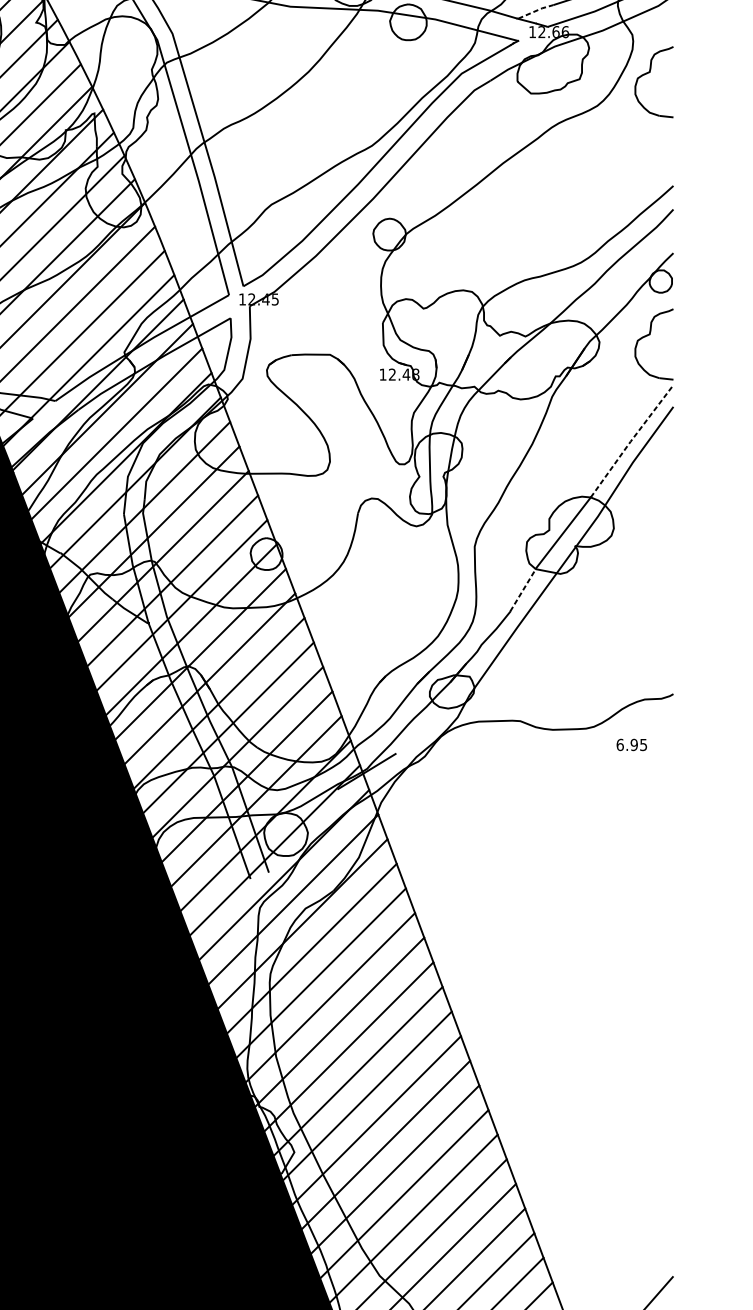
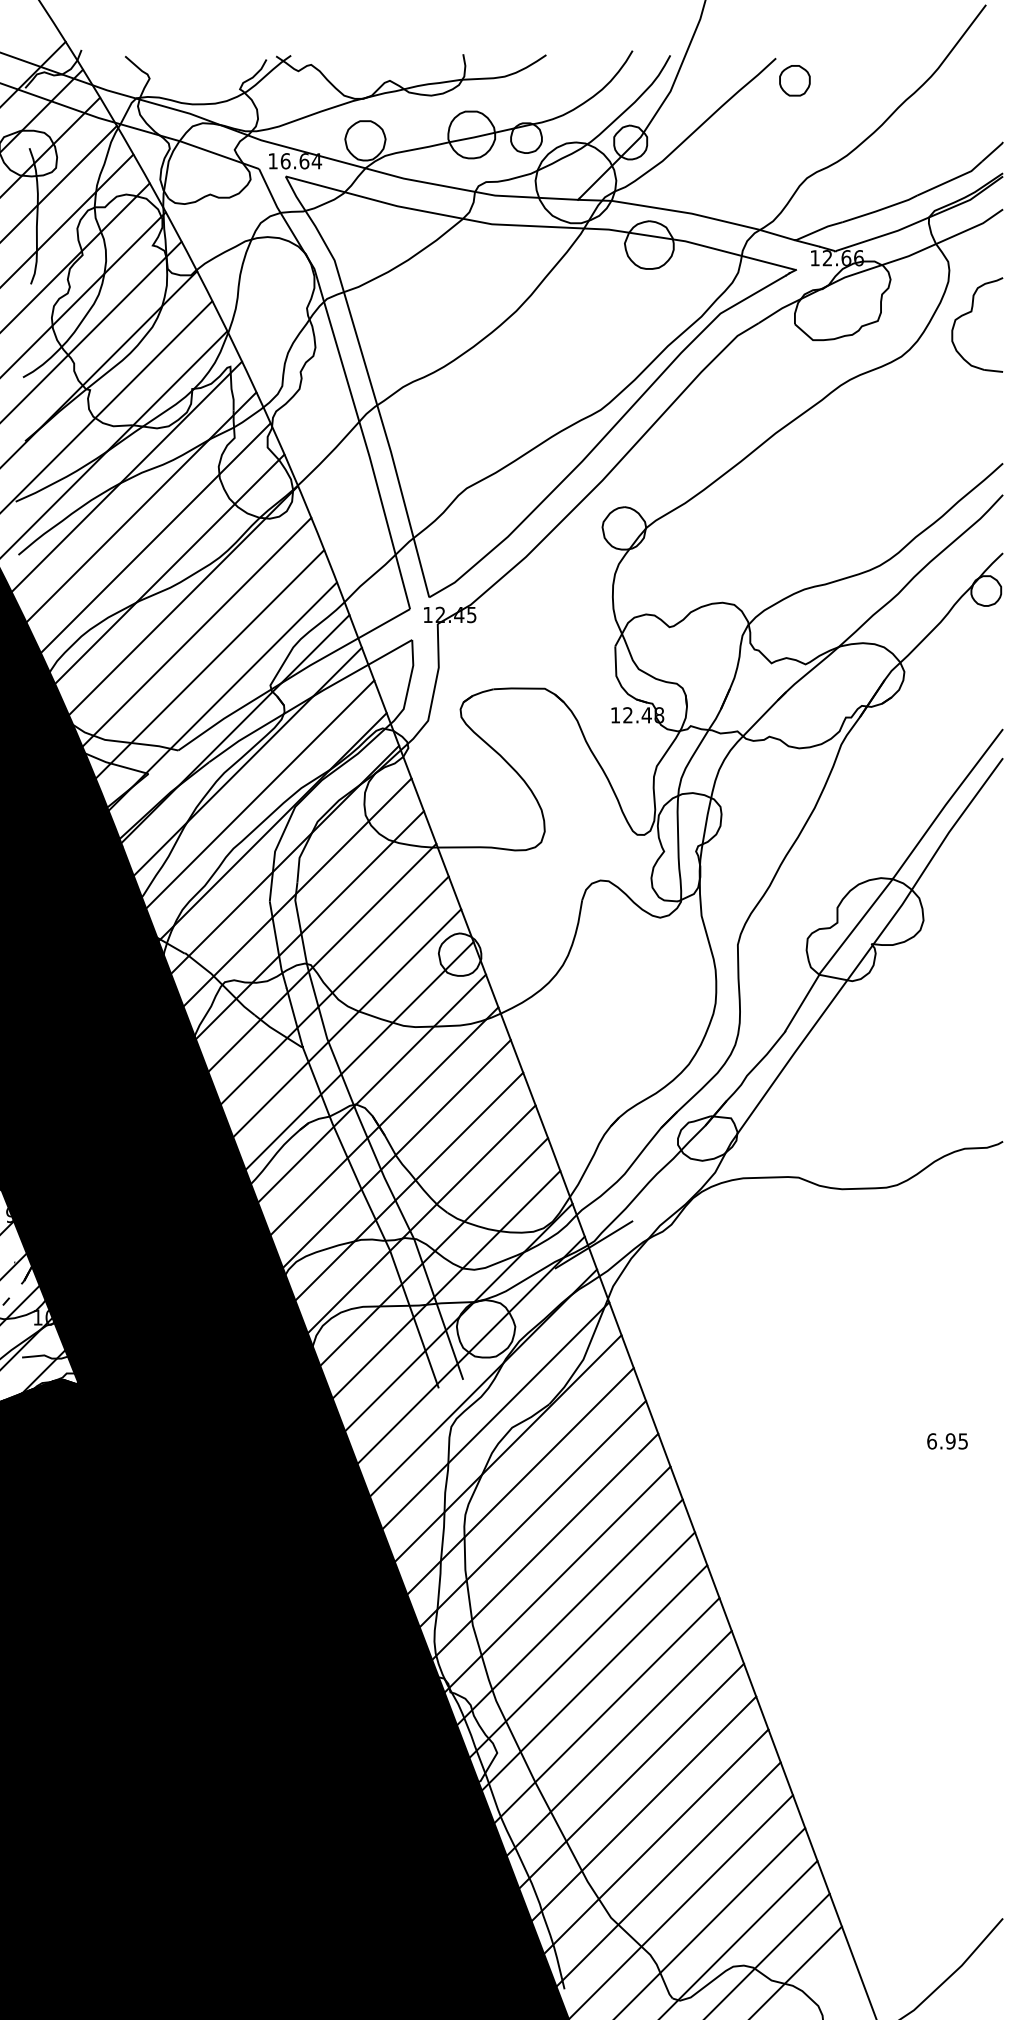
line: (535, 10) -> (819, 229), dashed -> solid
part: (649, 335) -> (971, 662), removed
line: (631, 440) -> (946, 803), dashed -> solid
line: (523, 590) -> (802, 1003), dashed -> solid
text: (631, 745) -> (947, 1441), moved

